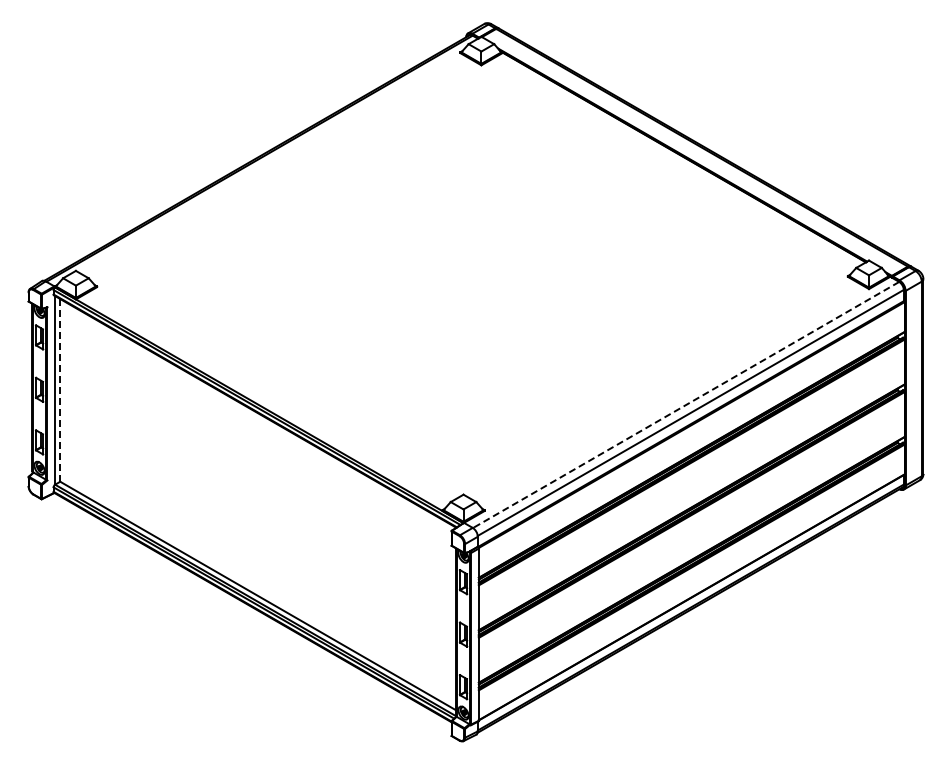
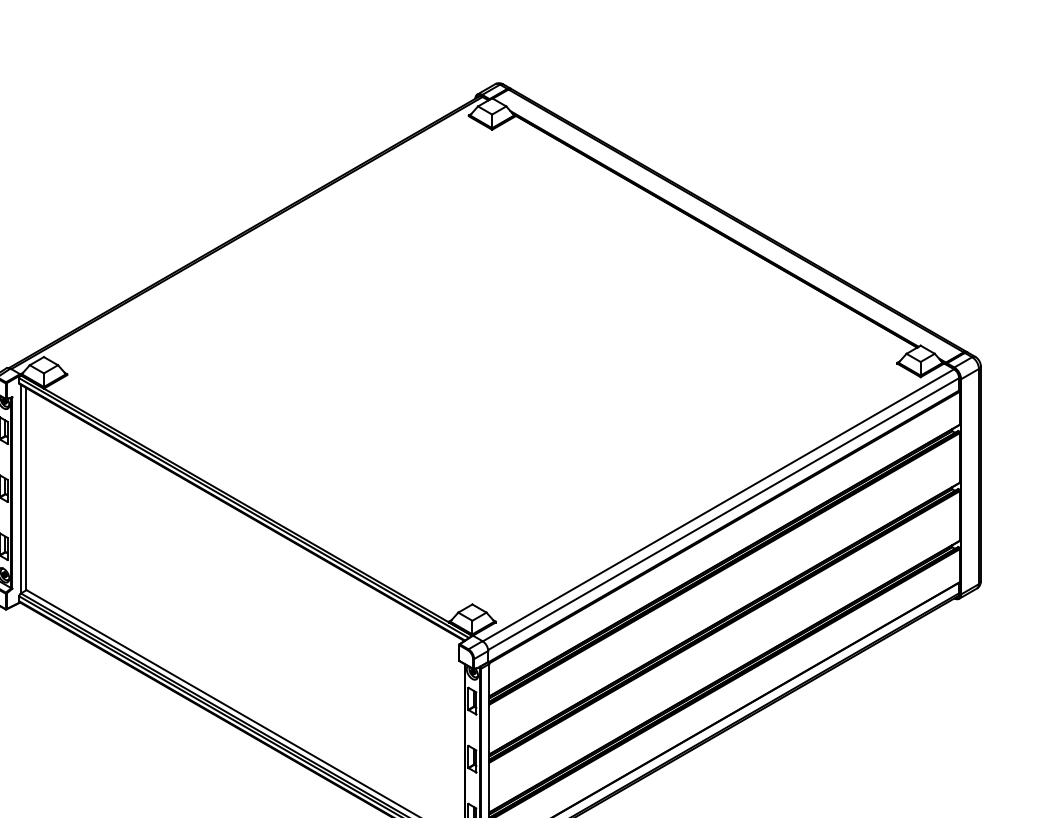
line: (60, 390) -> (26, 489), dashed -> solid
line: (685, 405) -> (717, 505), dashed -> solid

